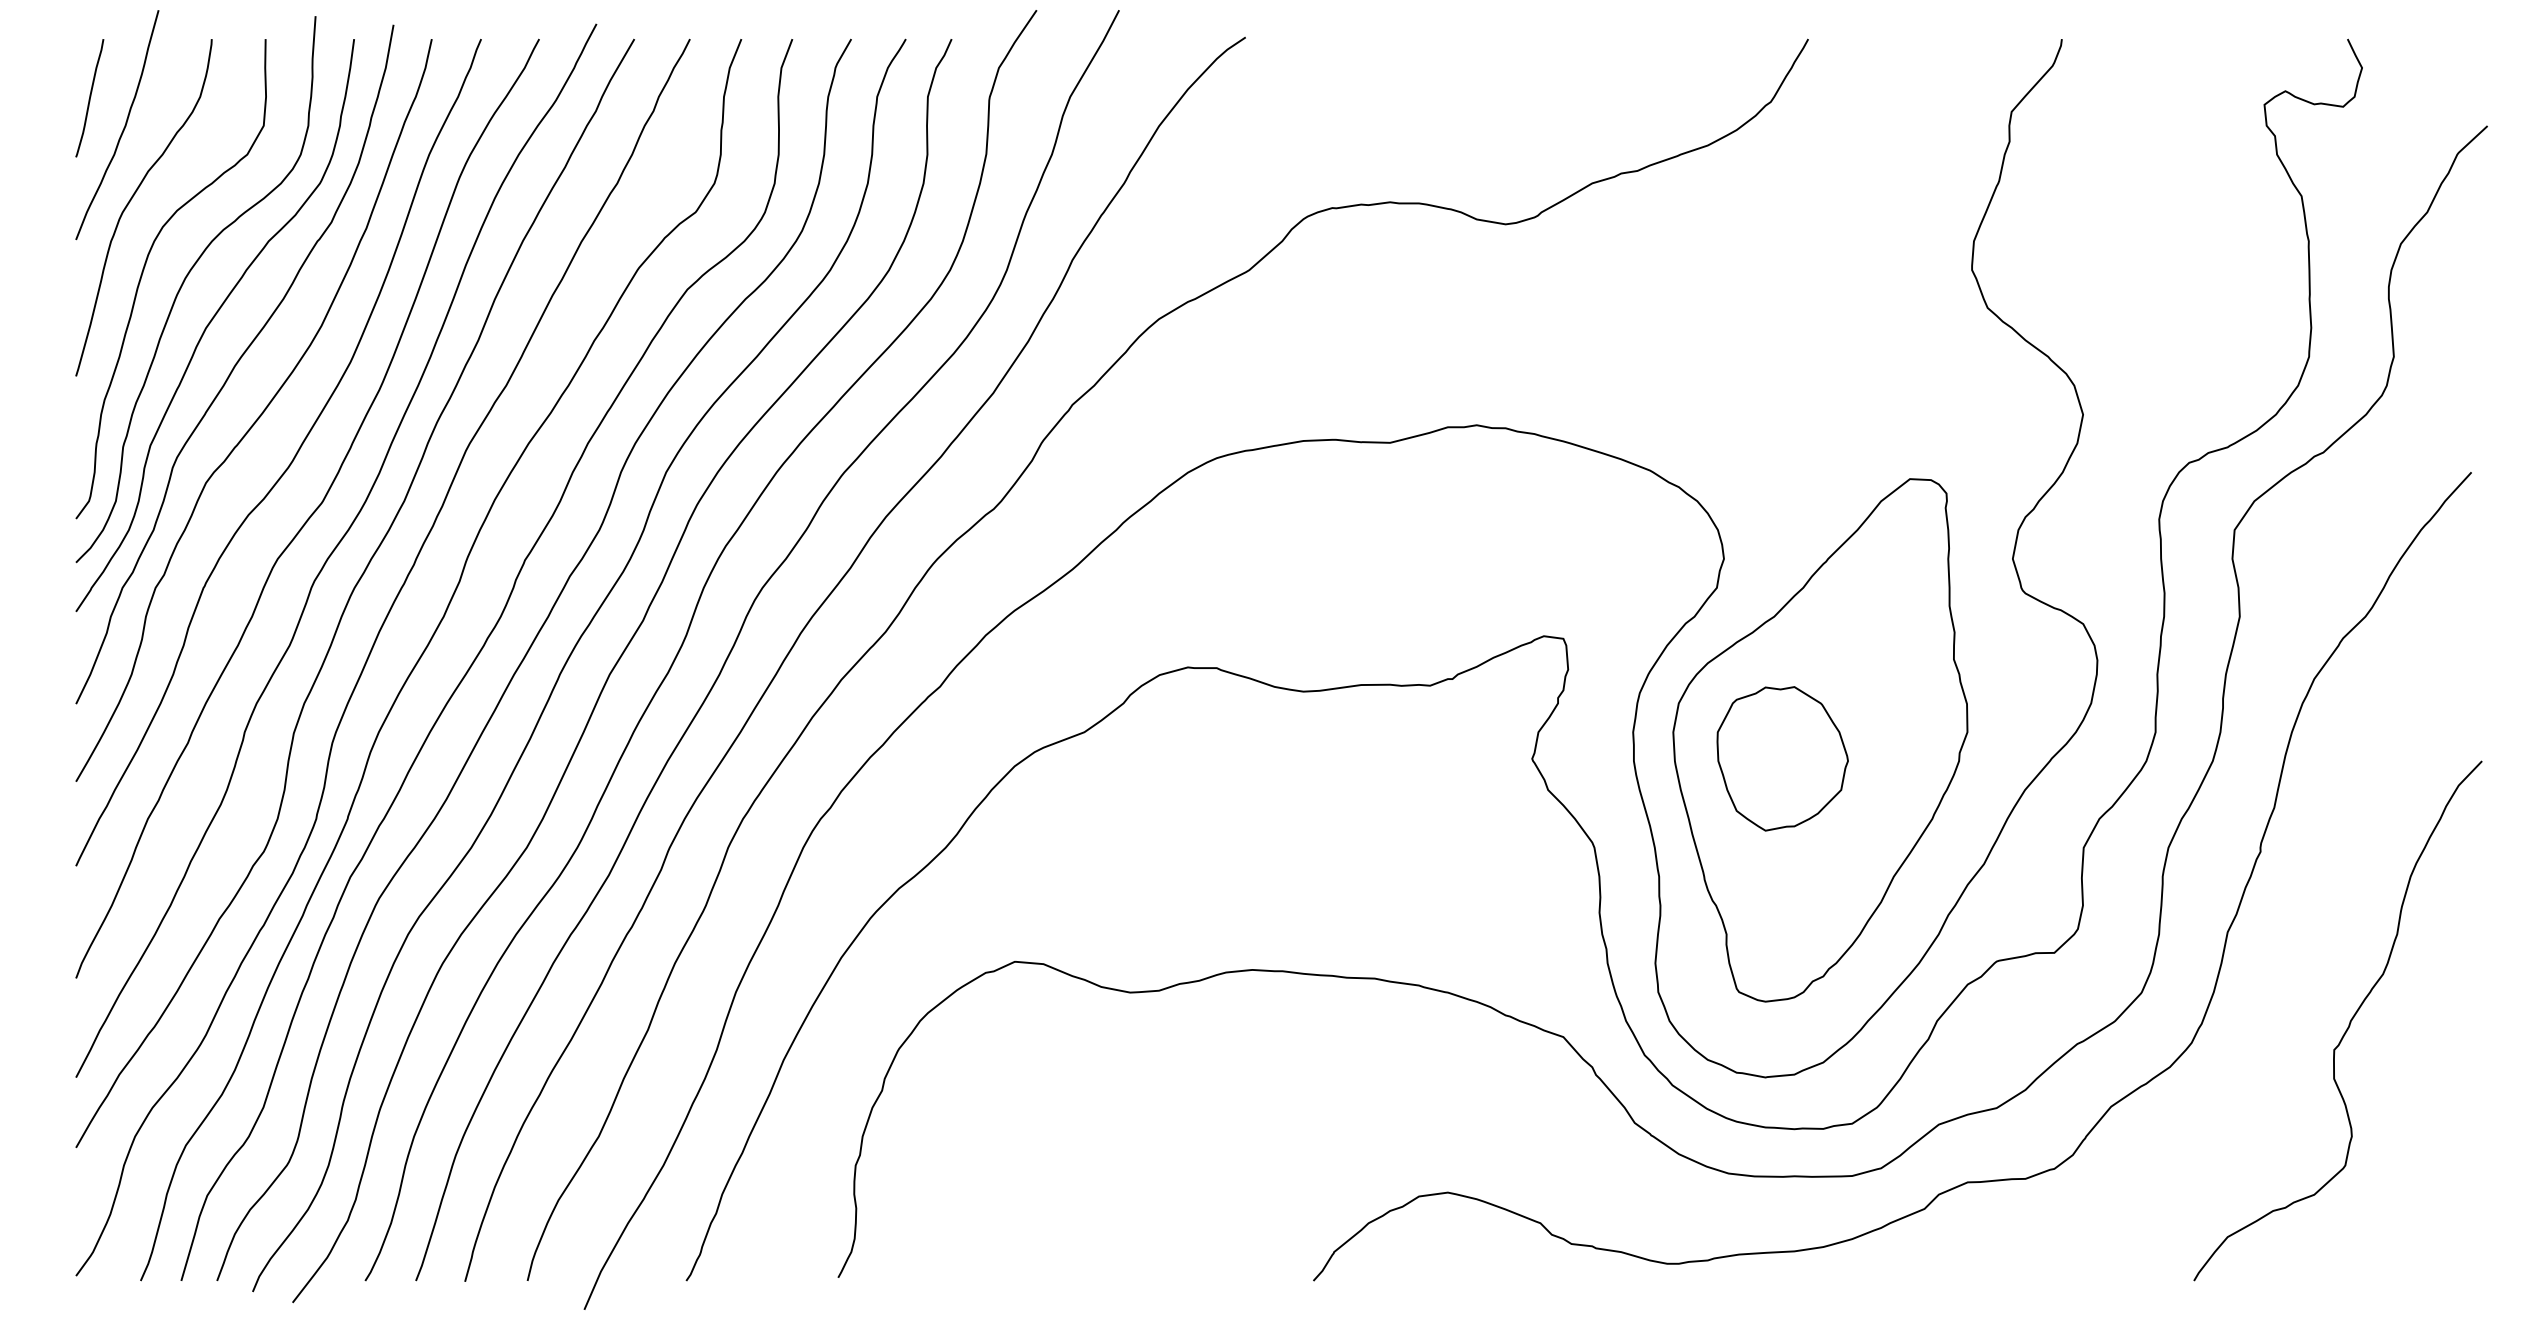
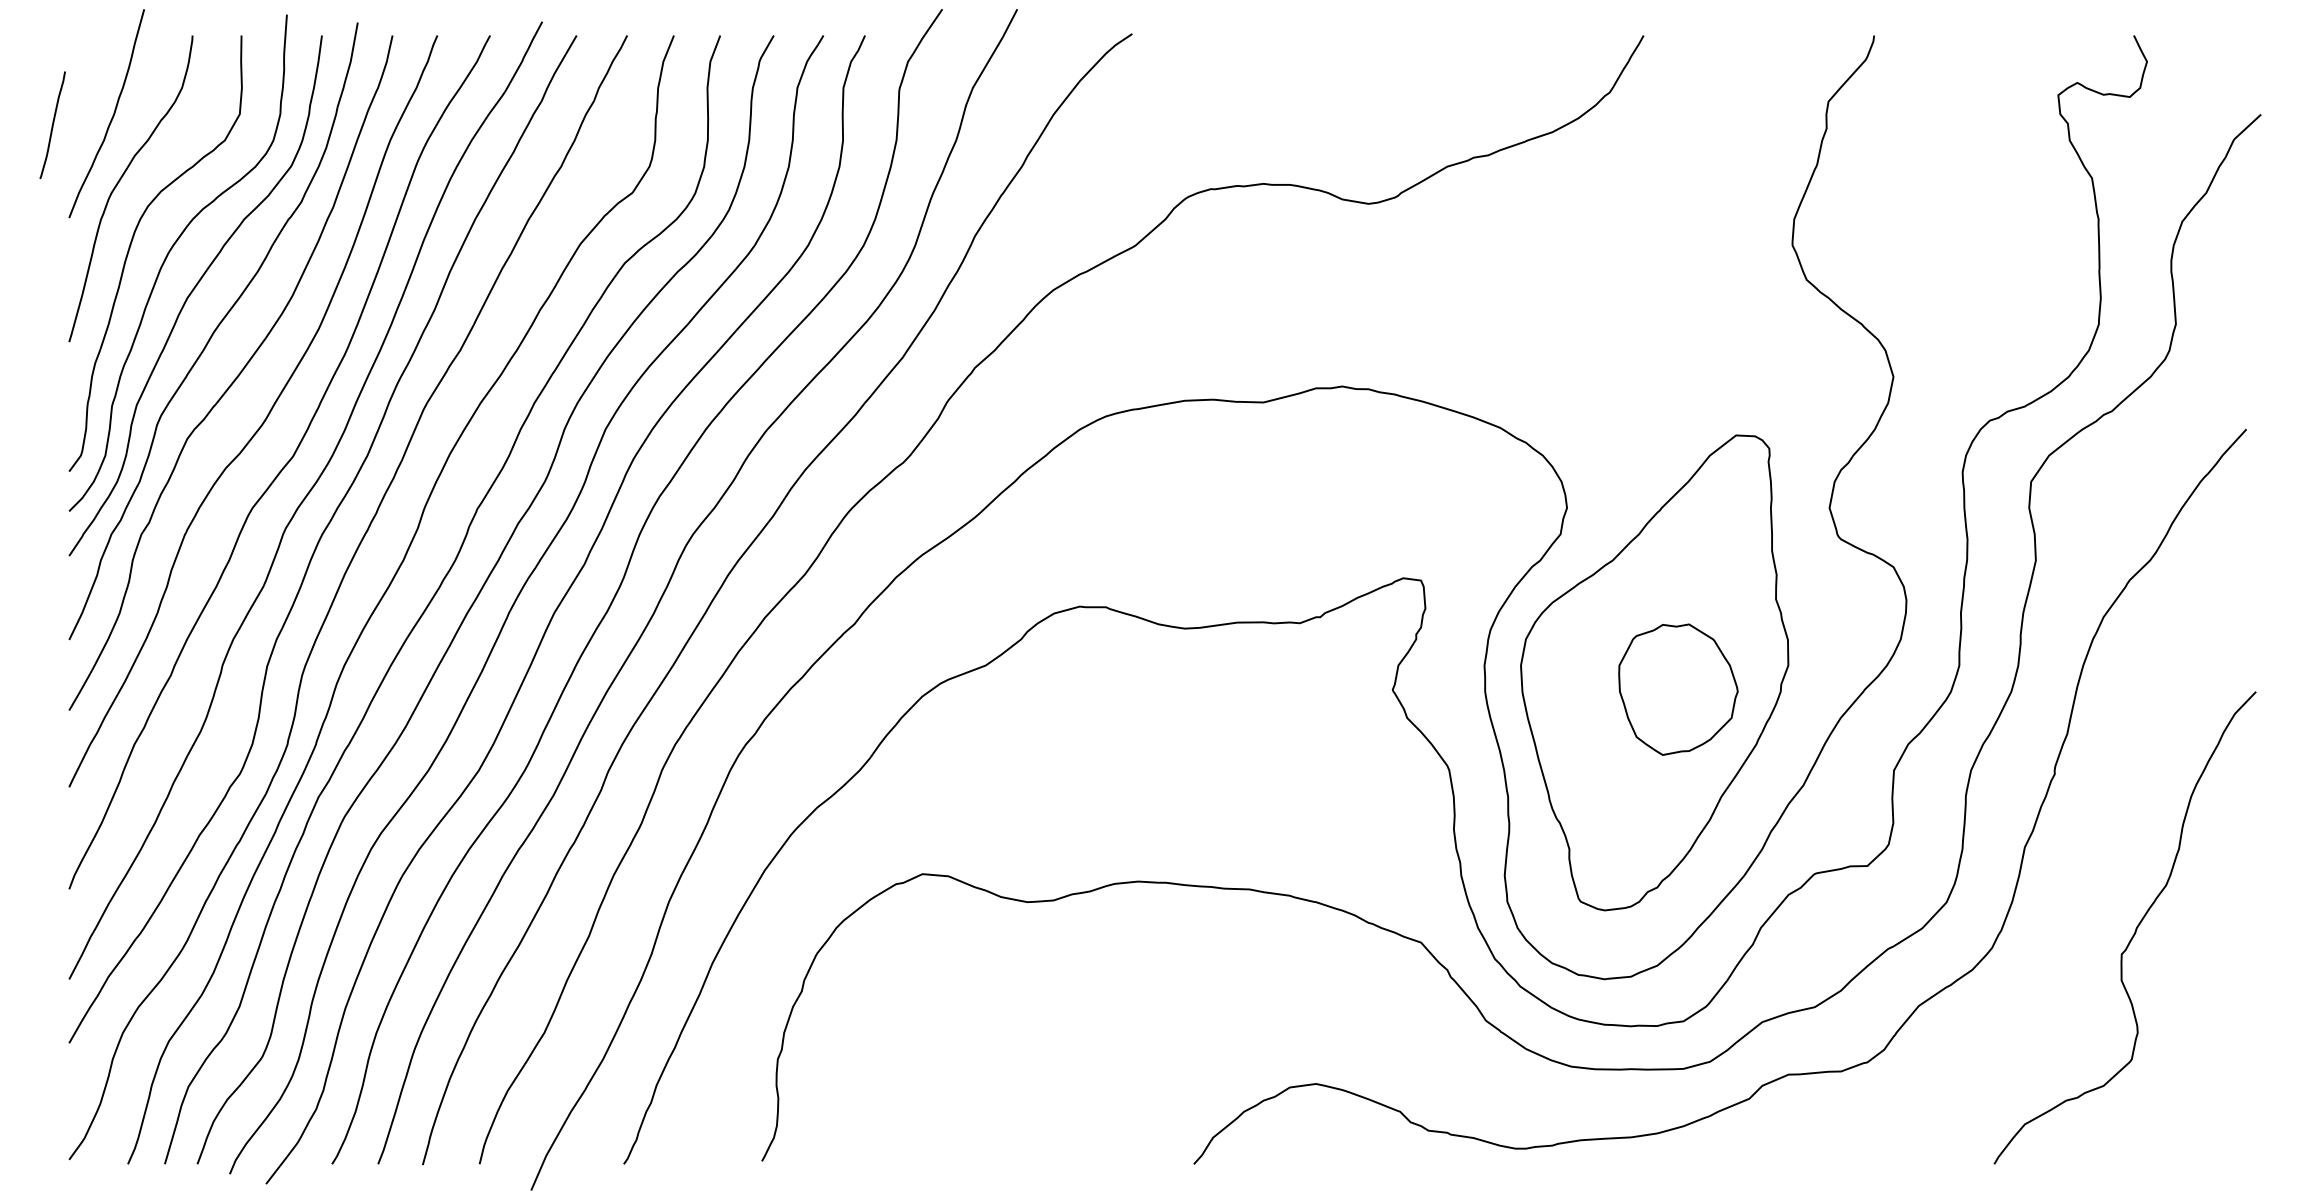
curve: (89, 98) -> (52, 125), moved
part: (1782, 758) -> (1678, 689), moved

